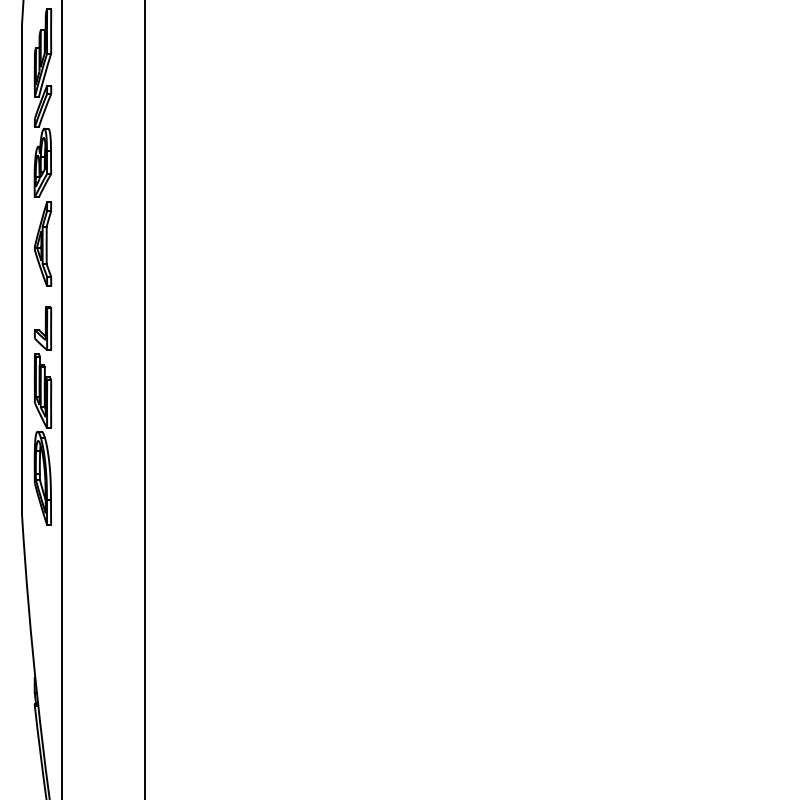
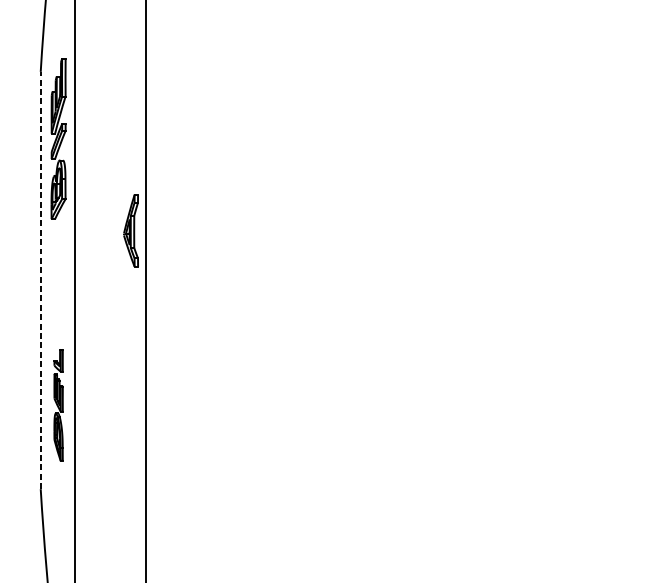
part: (43, 243) -> (131, 230), moved
line: (21, 269) -> (40, 280), solid -> dashed
part: (42, 415) -> (58, 404), size x0.6

